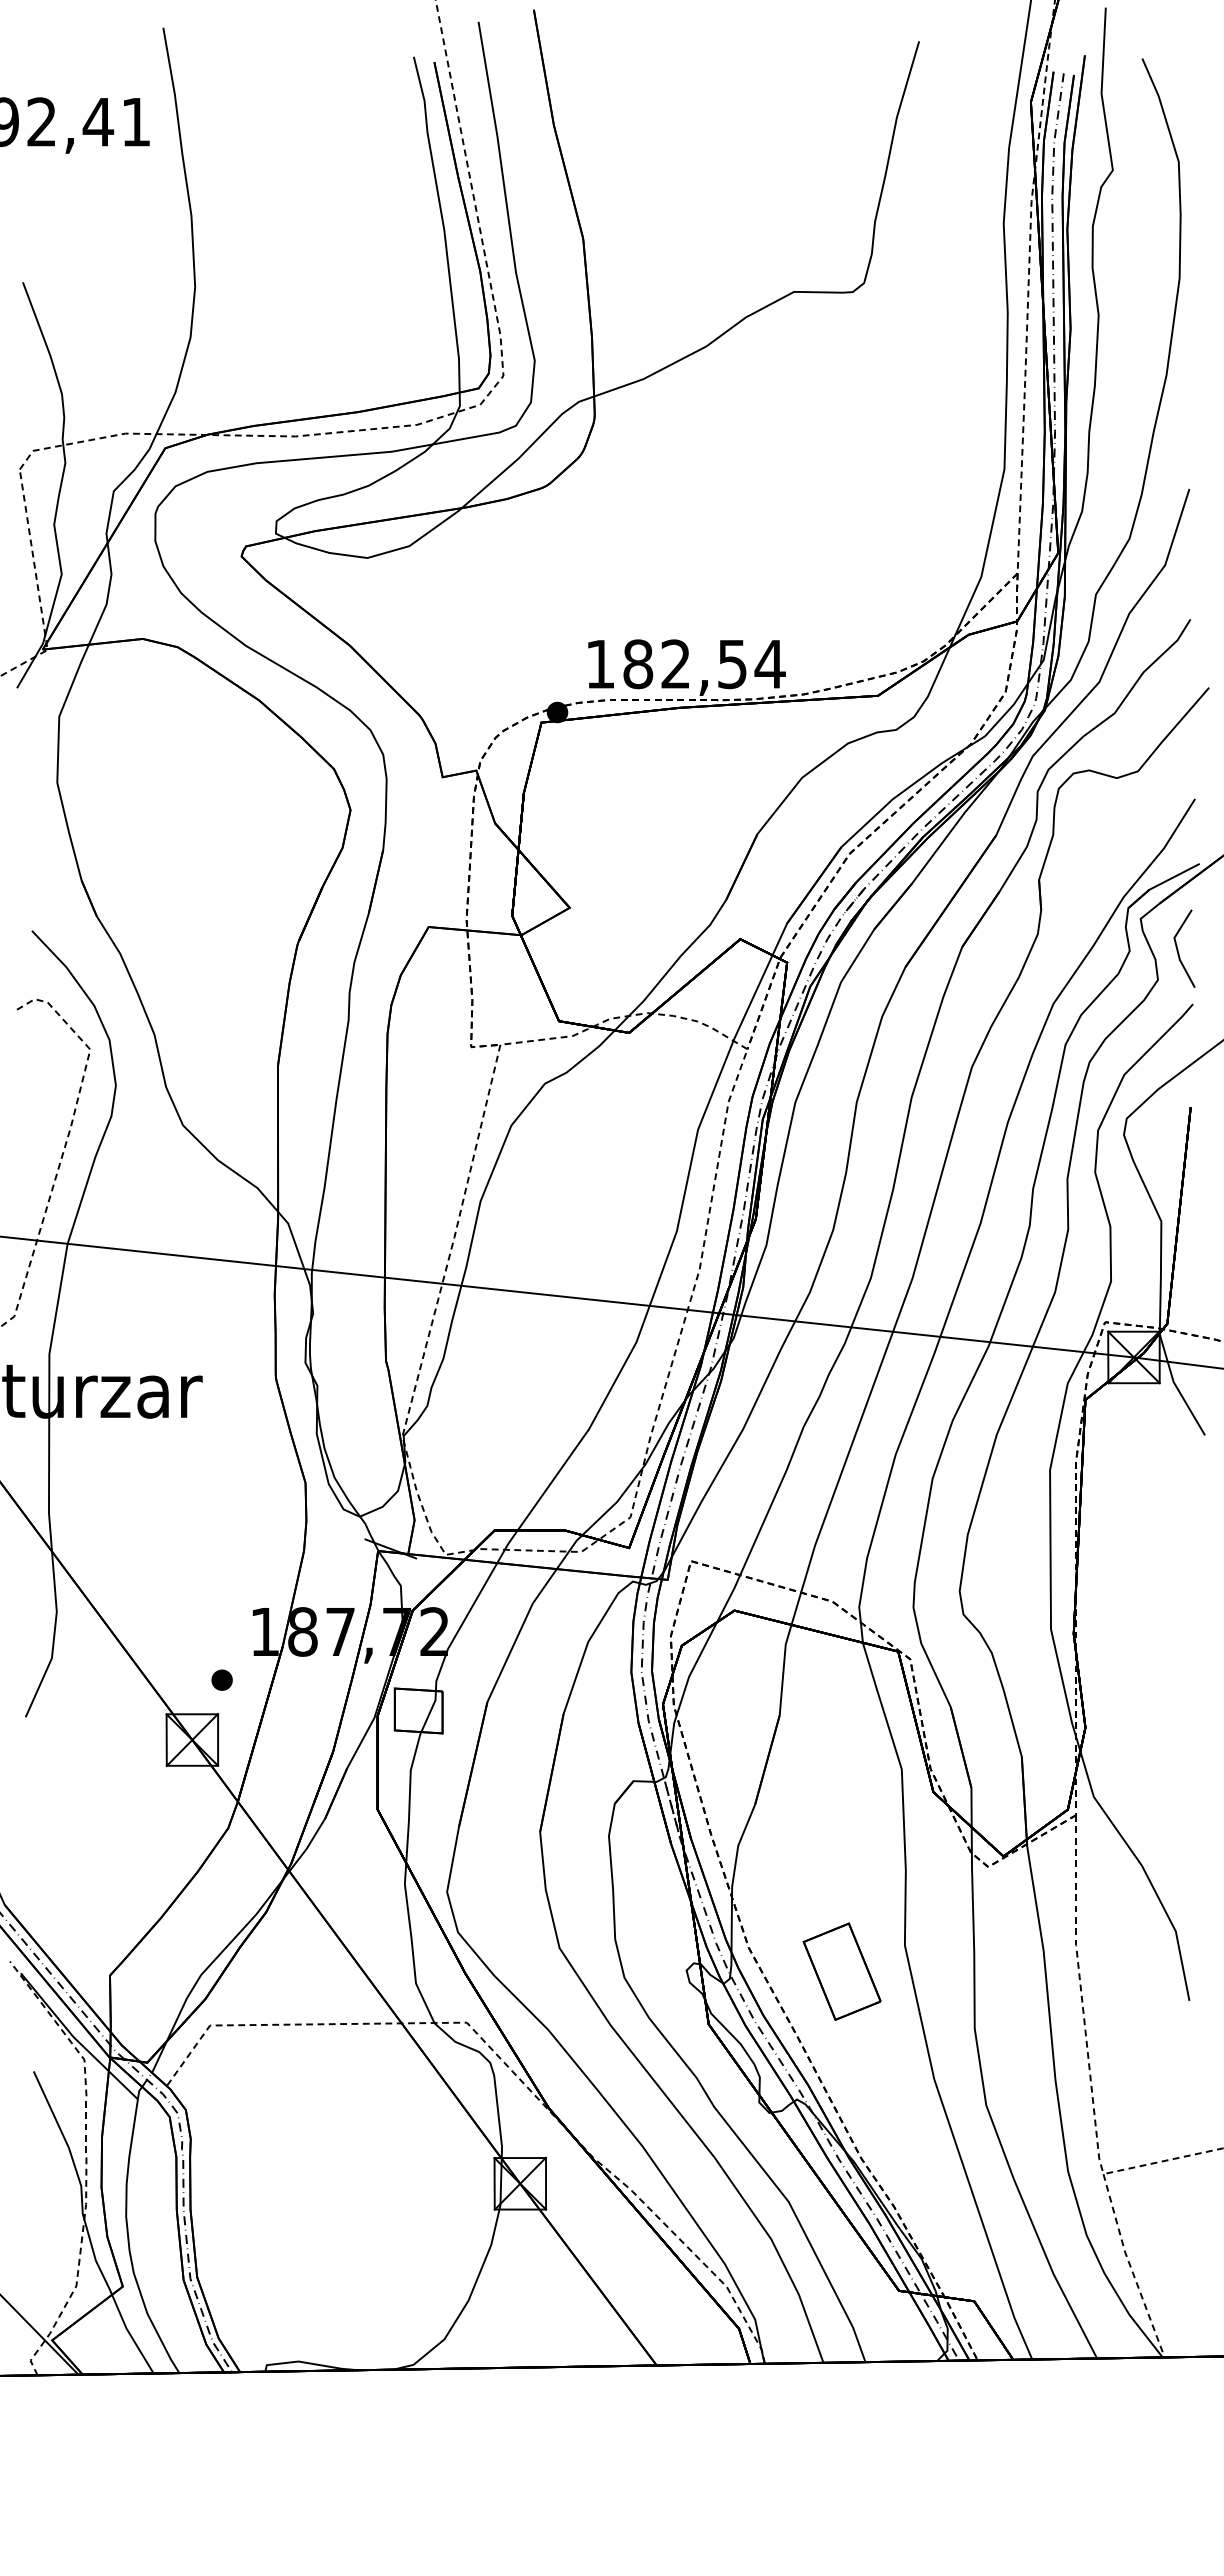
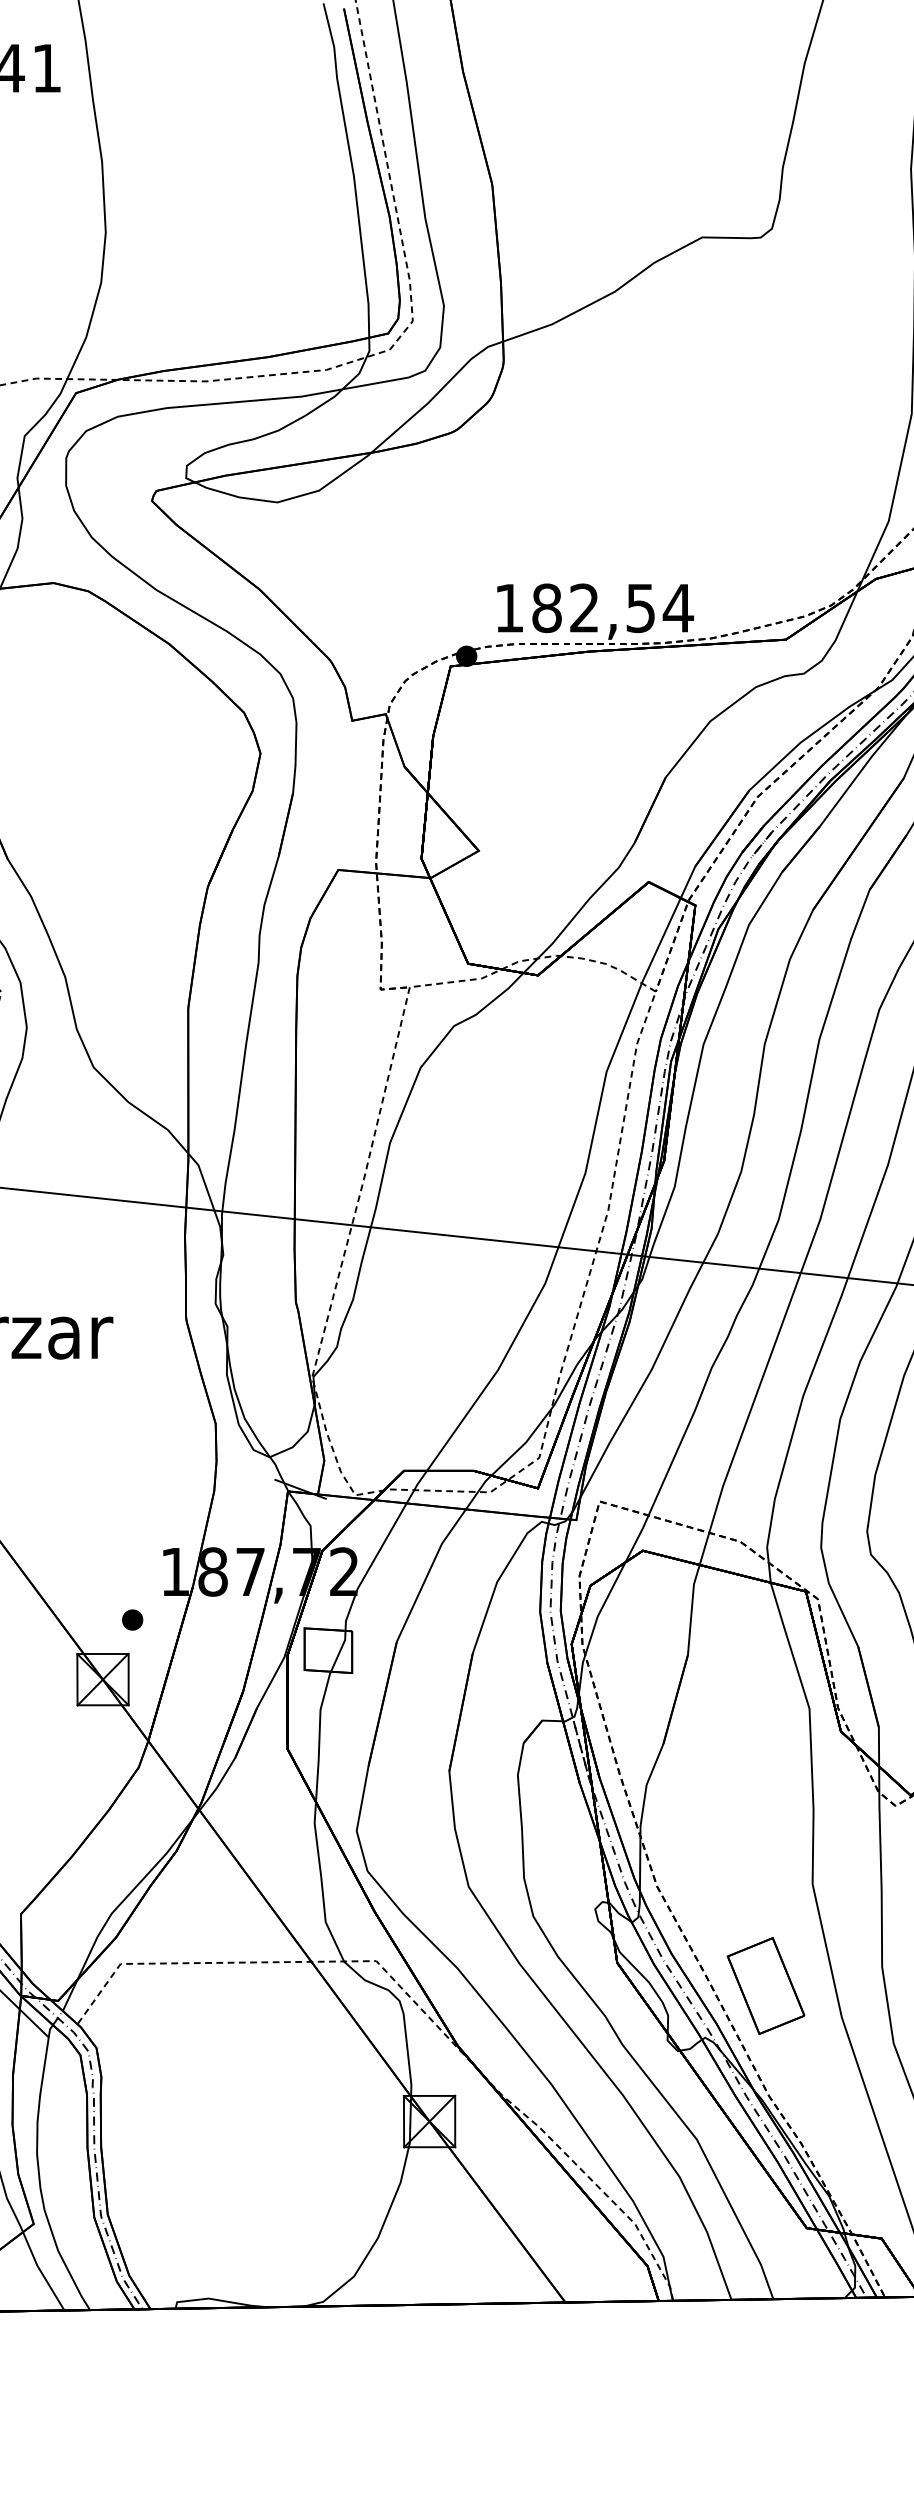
part: (841, 1971) -> (765, 1985), moved

